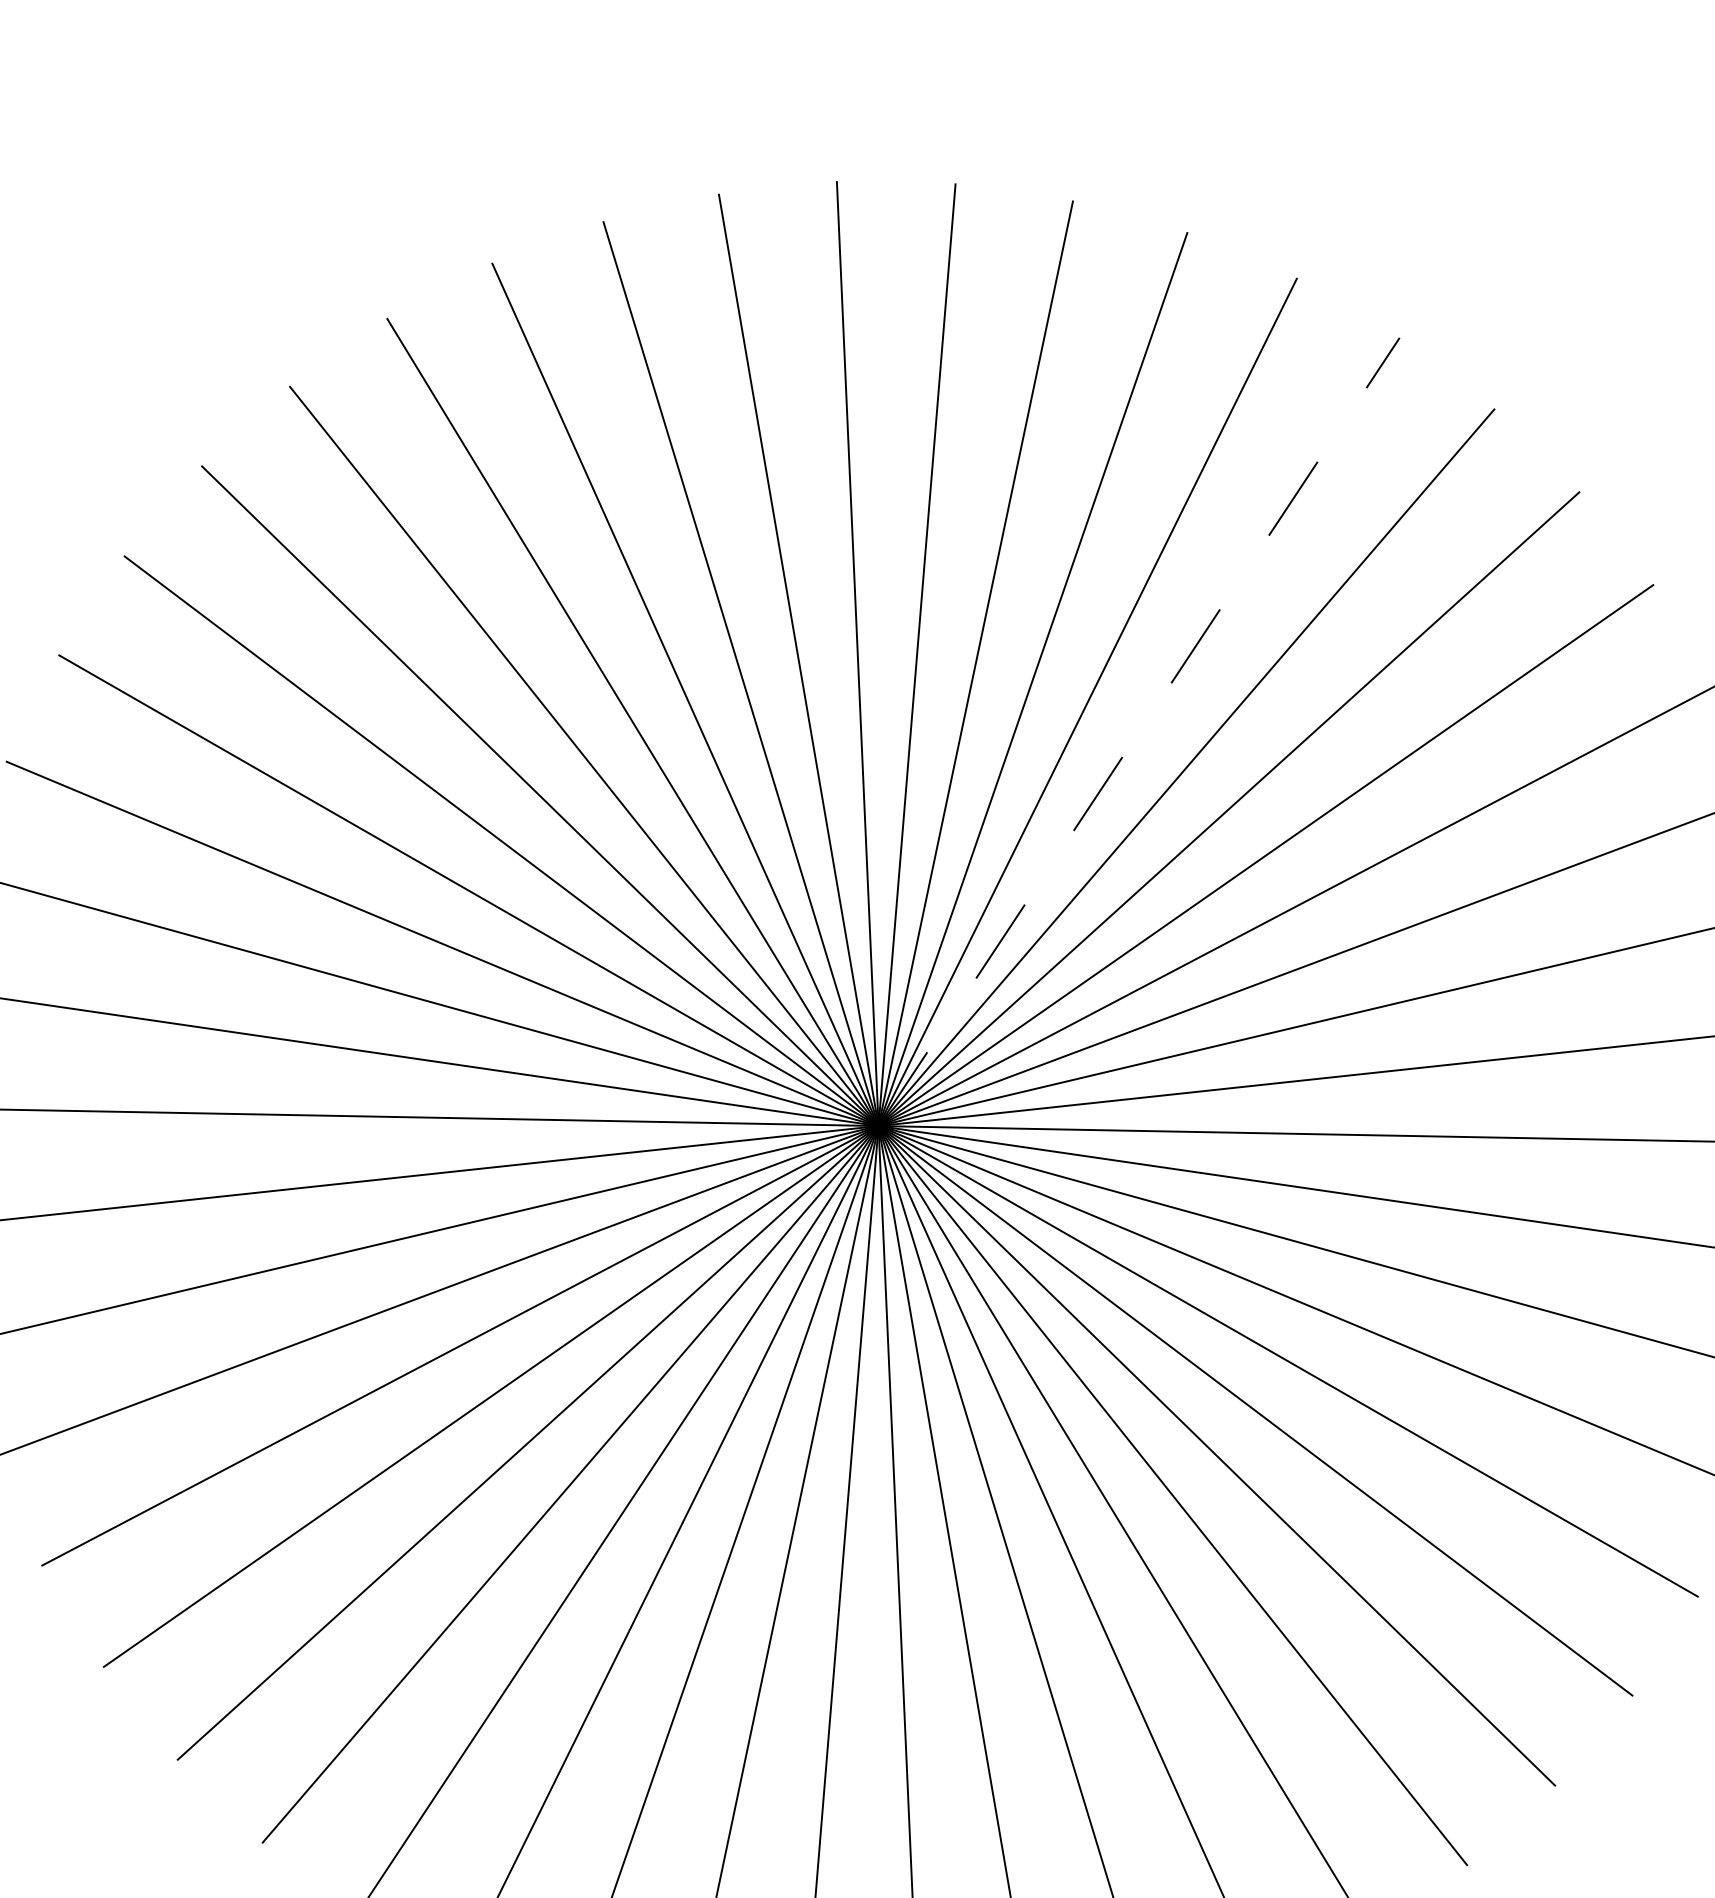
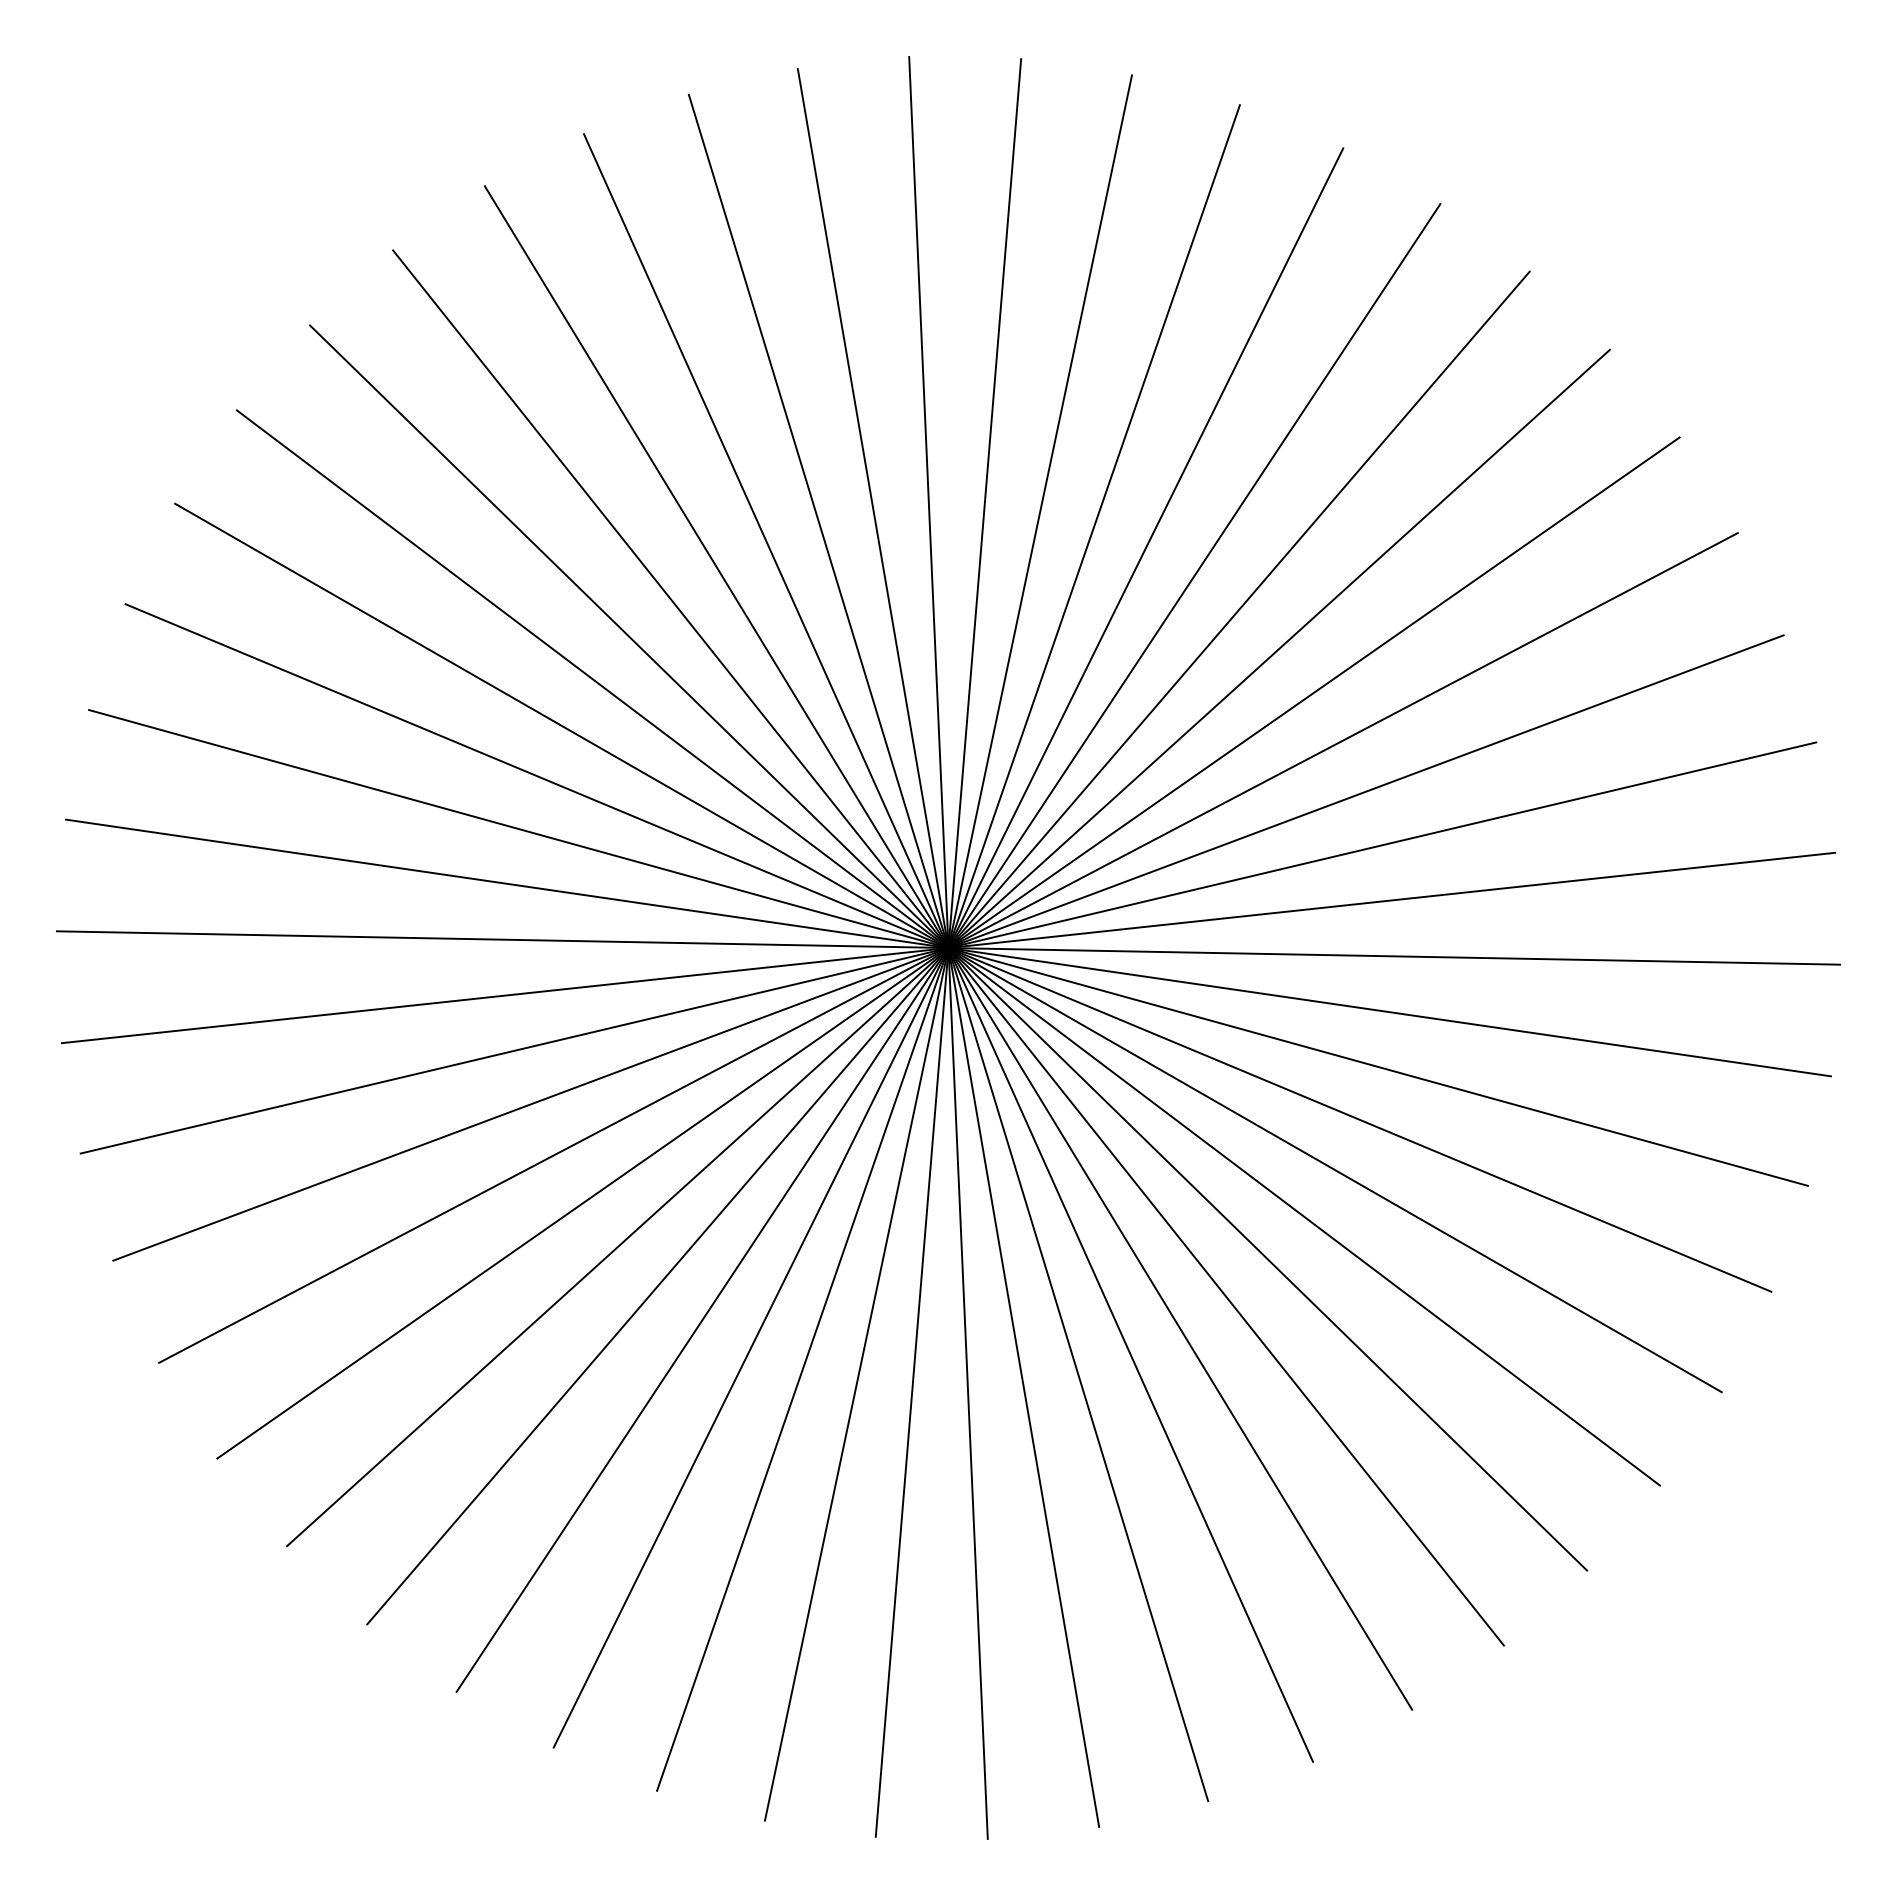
line: (1139, 732) -> (1194, 576), dashed -> solid

